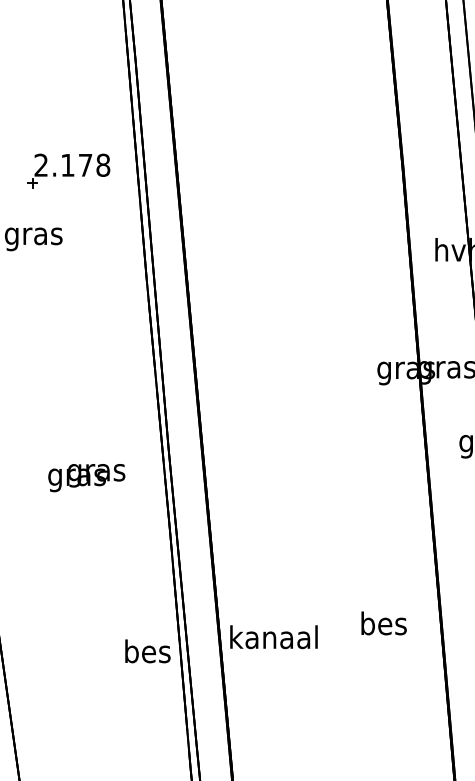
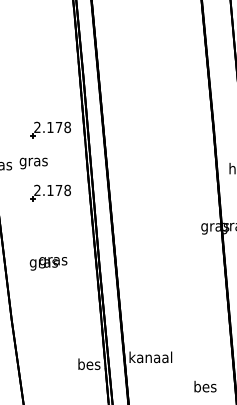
part: (68, 298) -> (50, 192), added
text: (86, 477) -> (48, 263), moved
text: (384, 623) -> (205, 386), moved

